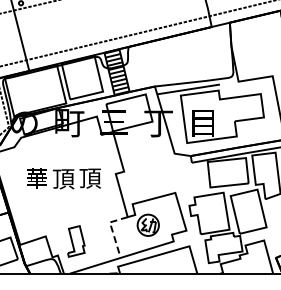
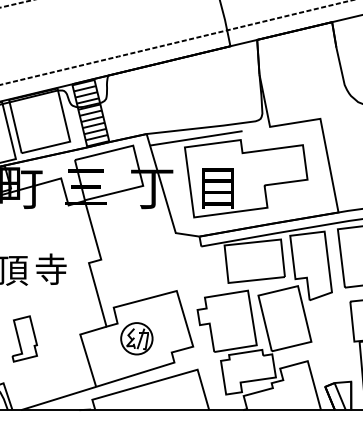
text: (89, 177) -> (50, 268), 頂 -> 寺
line: (112, 230) -> (84, 346), dashed -> solid
part: (76, 241) -> (25, 339), moved

